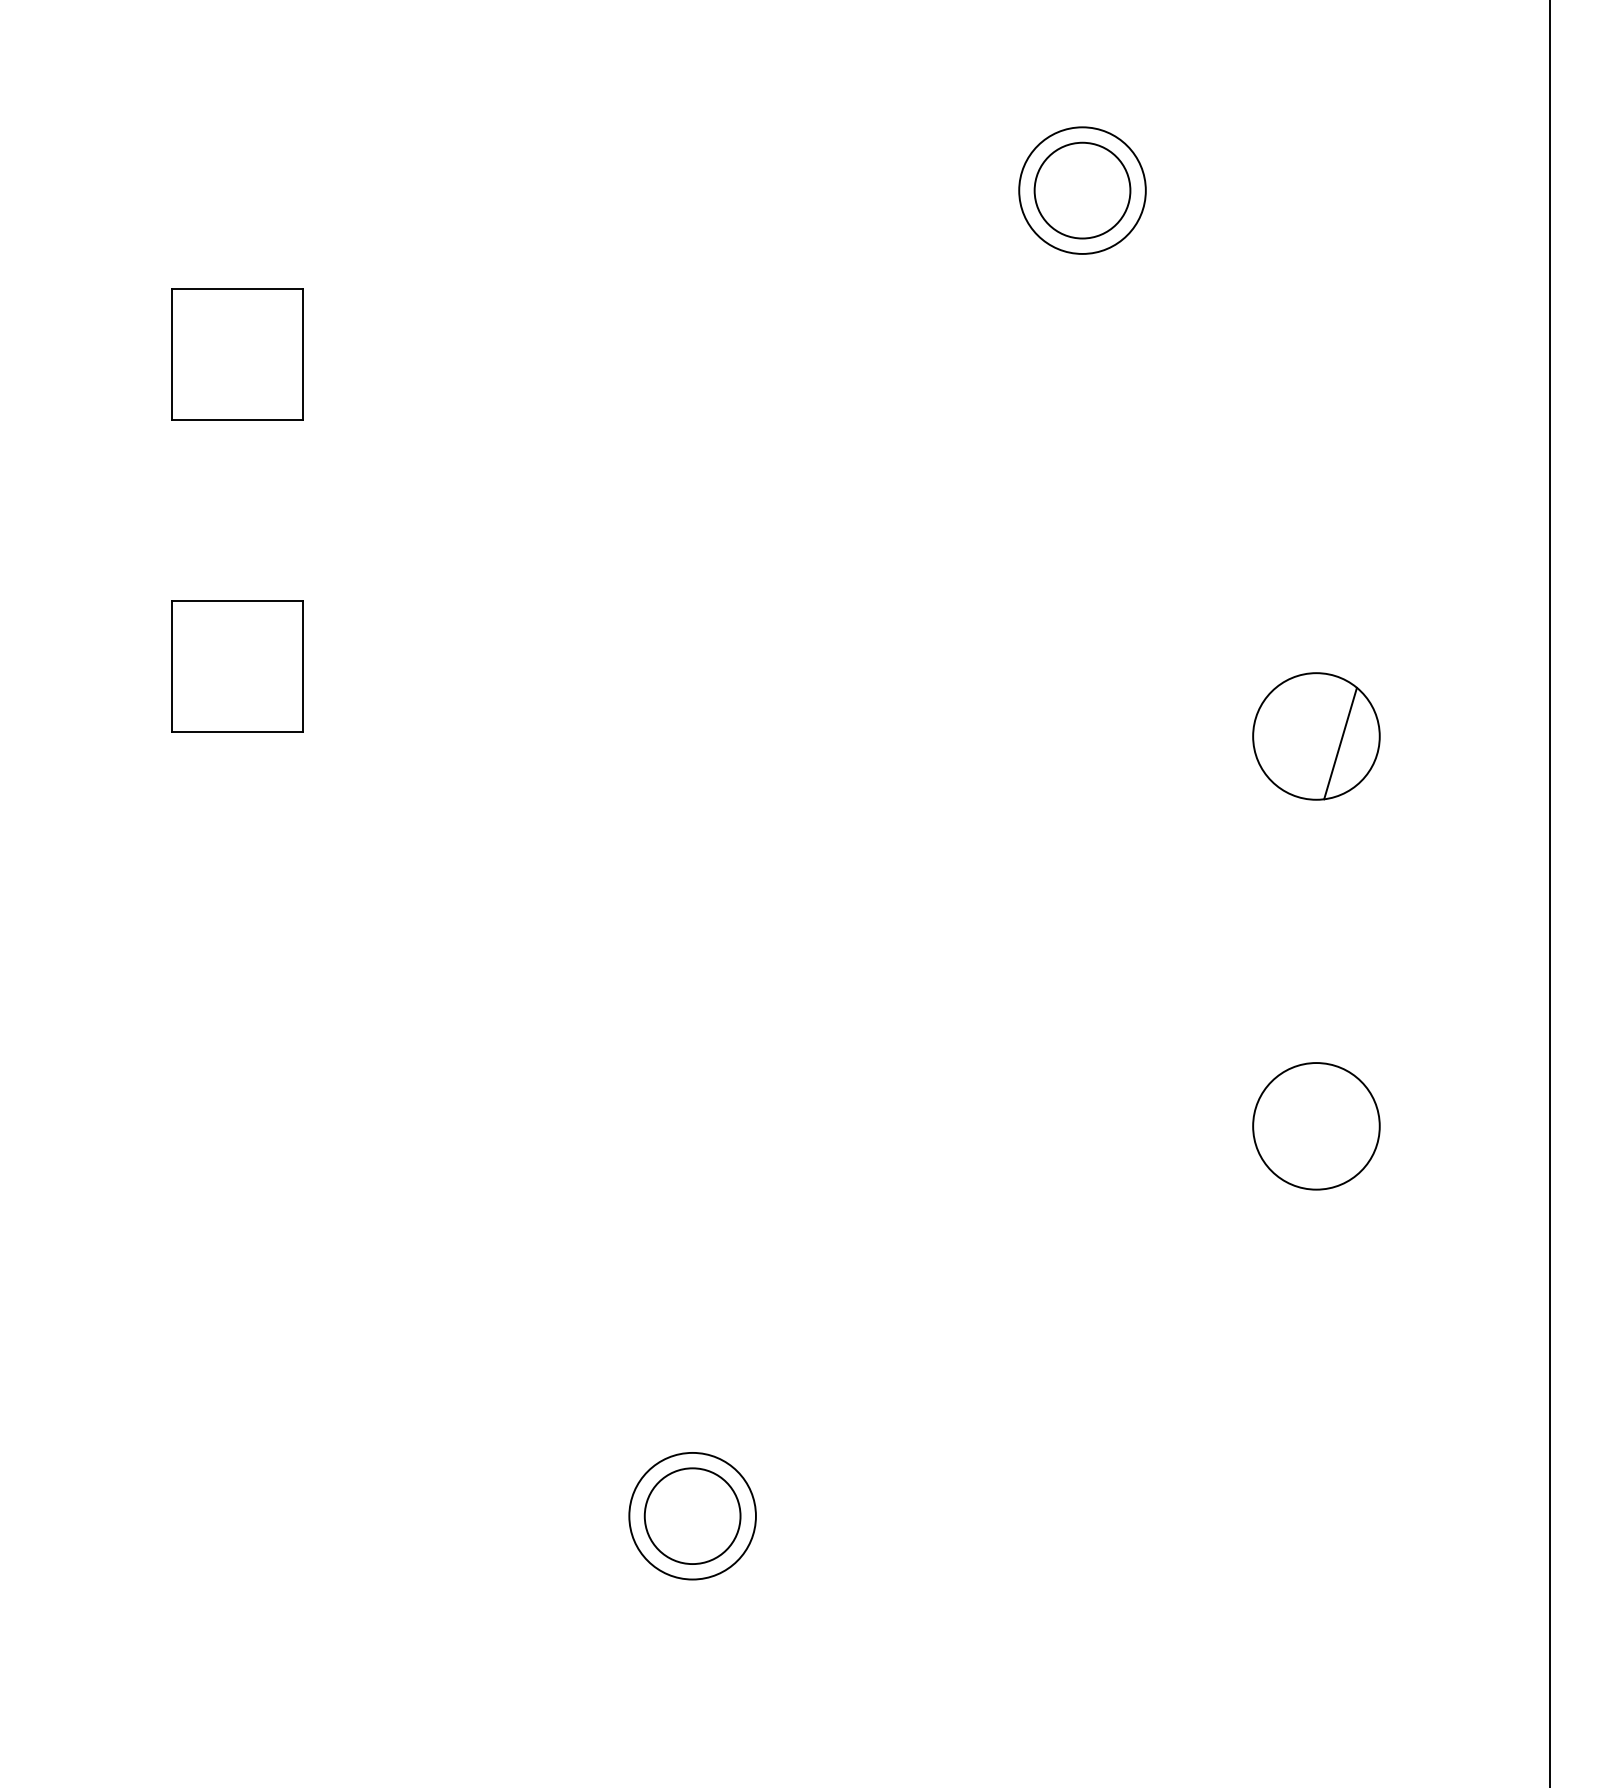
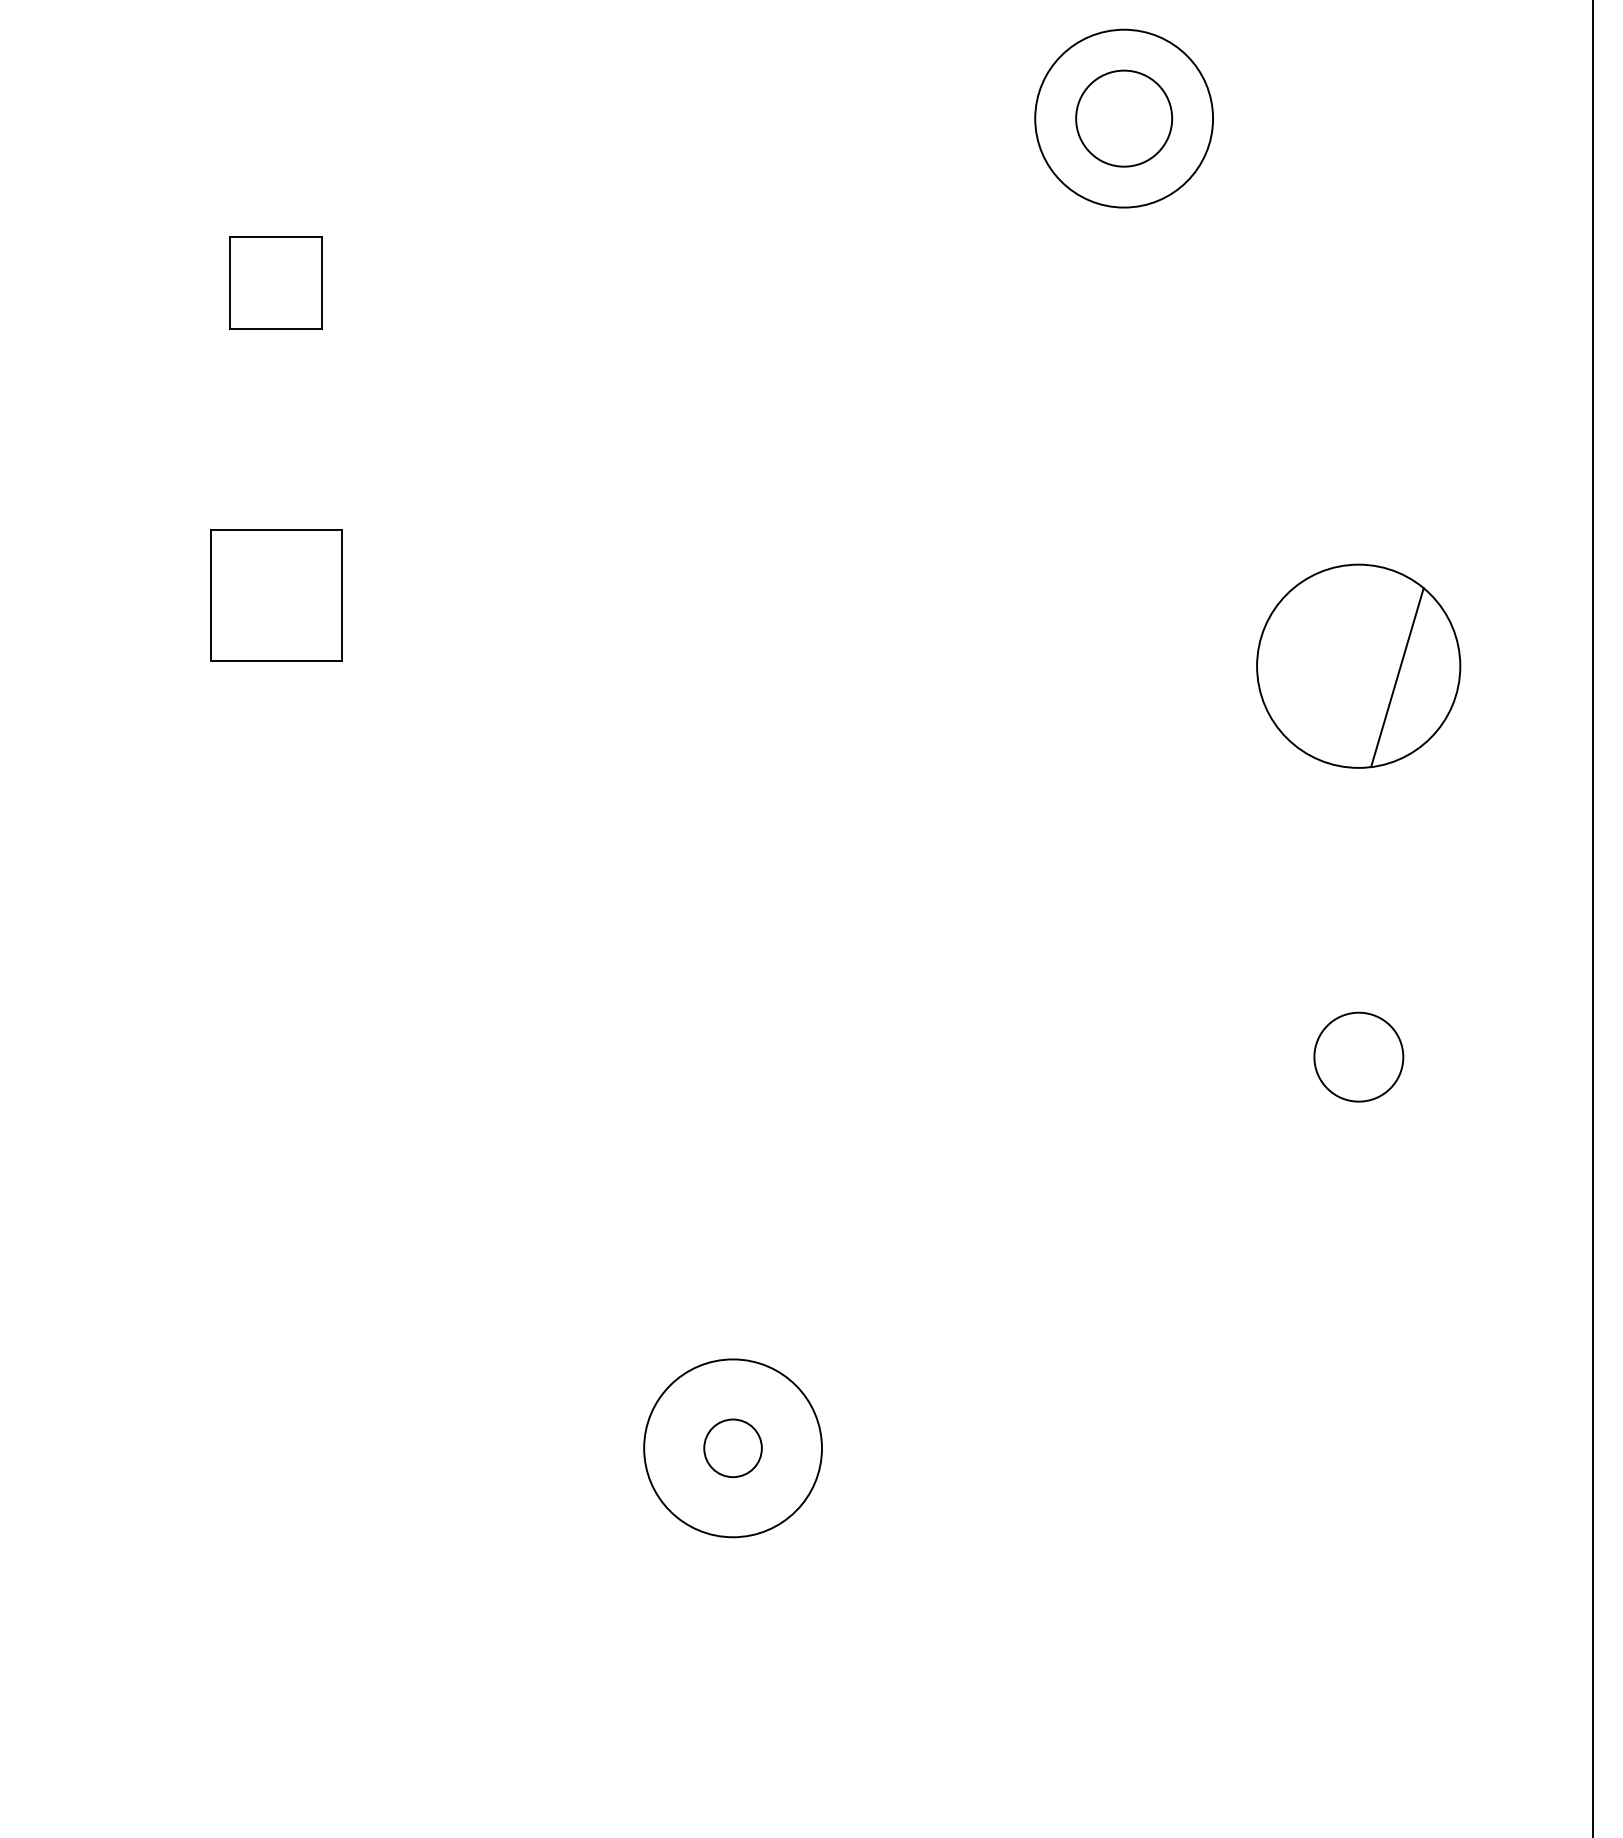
circle: (1081, 190) -> (1123, 118), size x1.4
part: (237, 353) -> (276, 282), size x0.7
part: (1316, 735) -> (1358, 665), size x1.6
circle: (1316, 1125) -> (1358, 1056), size x0.7
circle: (692, 1515) -> (732, 1447), size x1.4
circle: (693, 1516) -> (733, 1448), size x0.6

